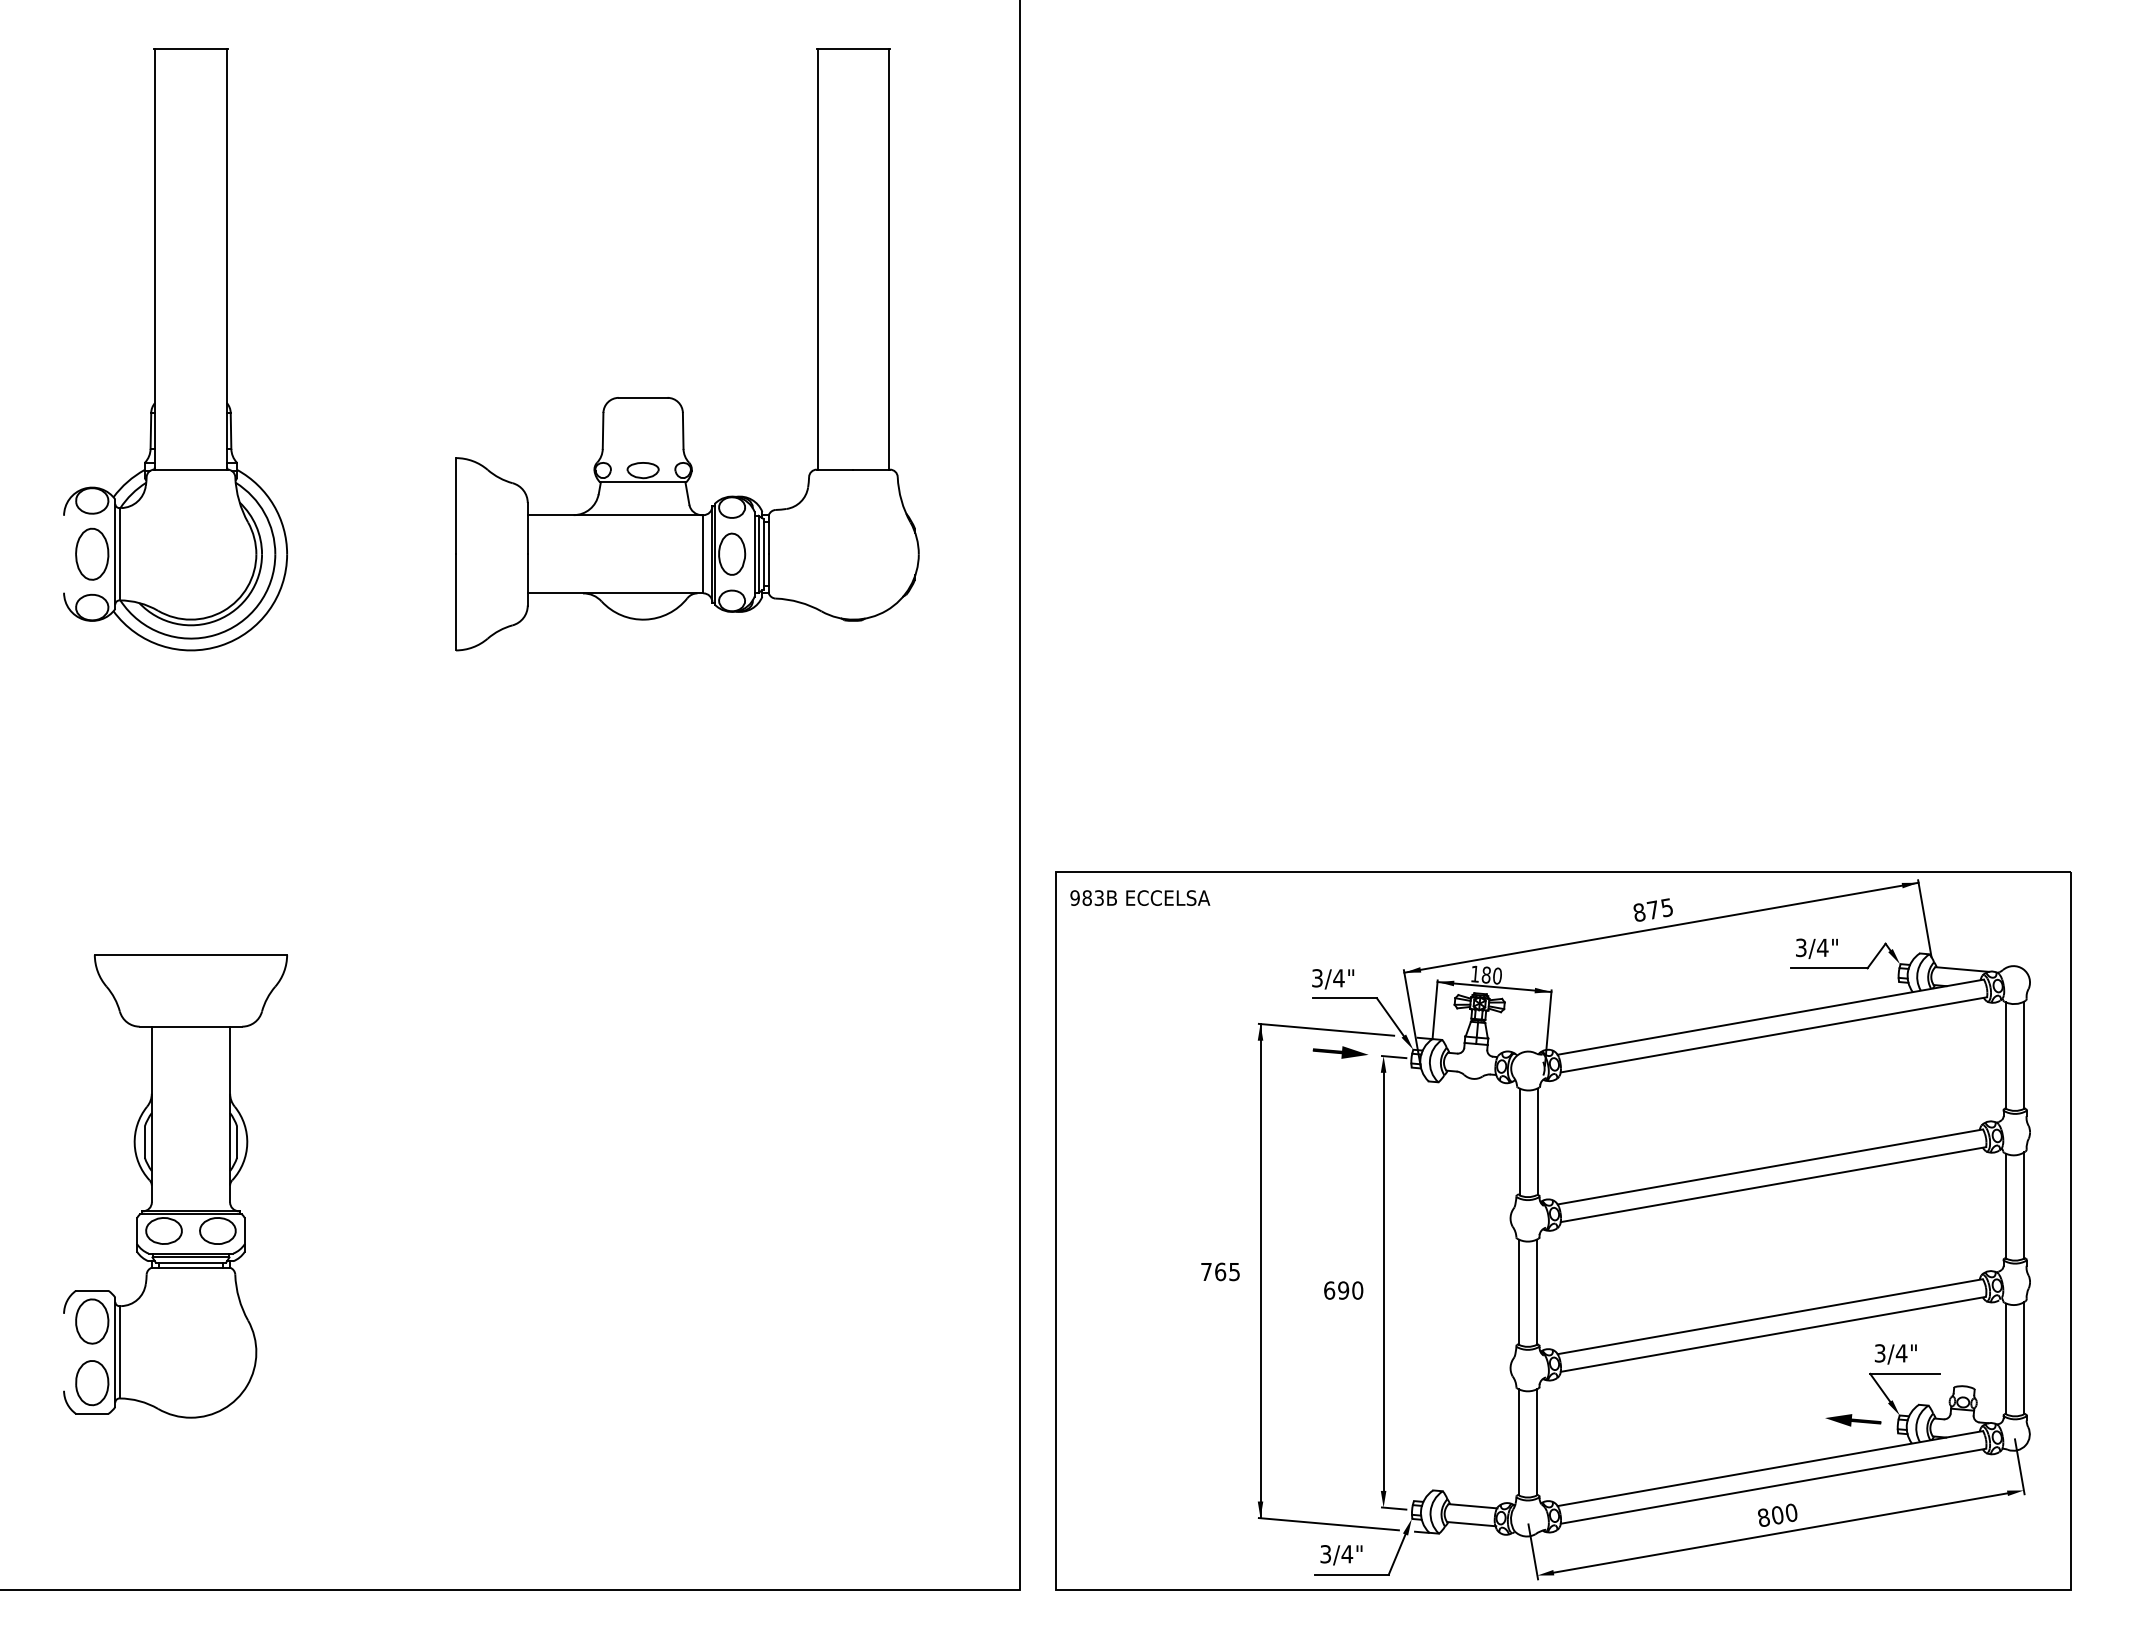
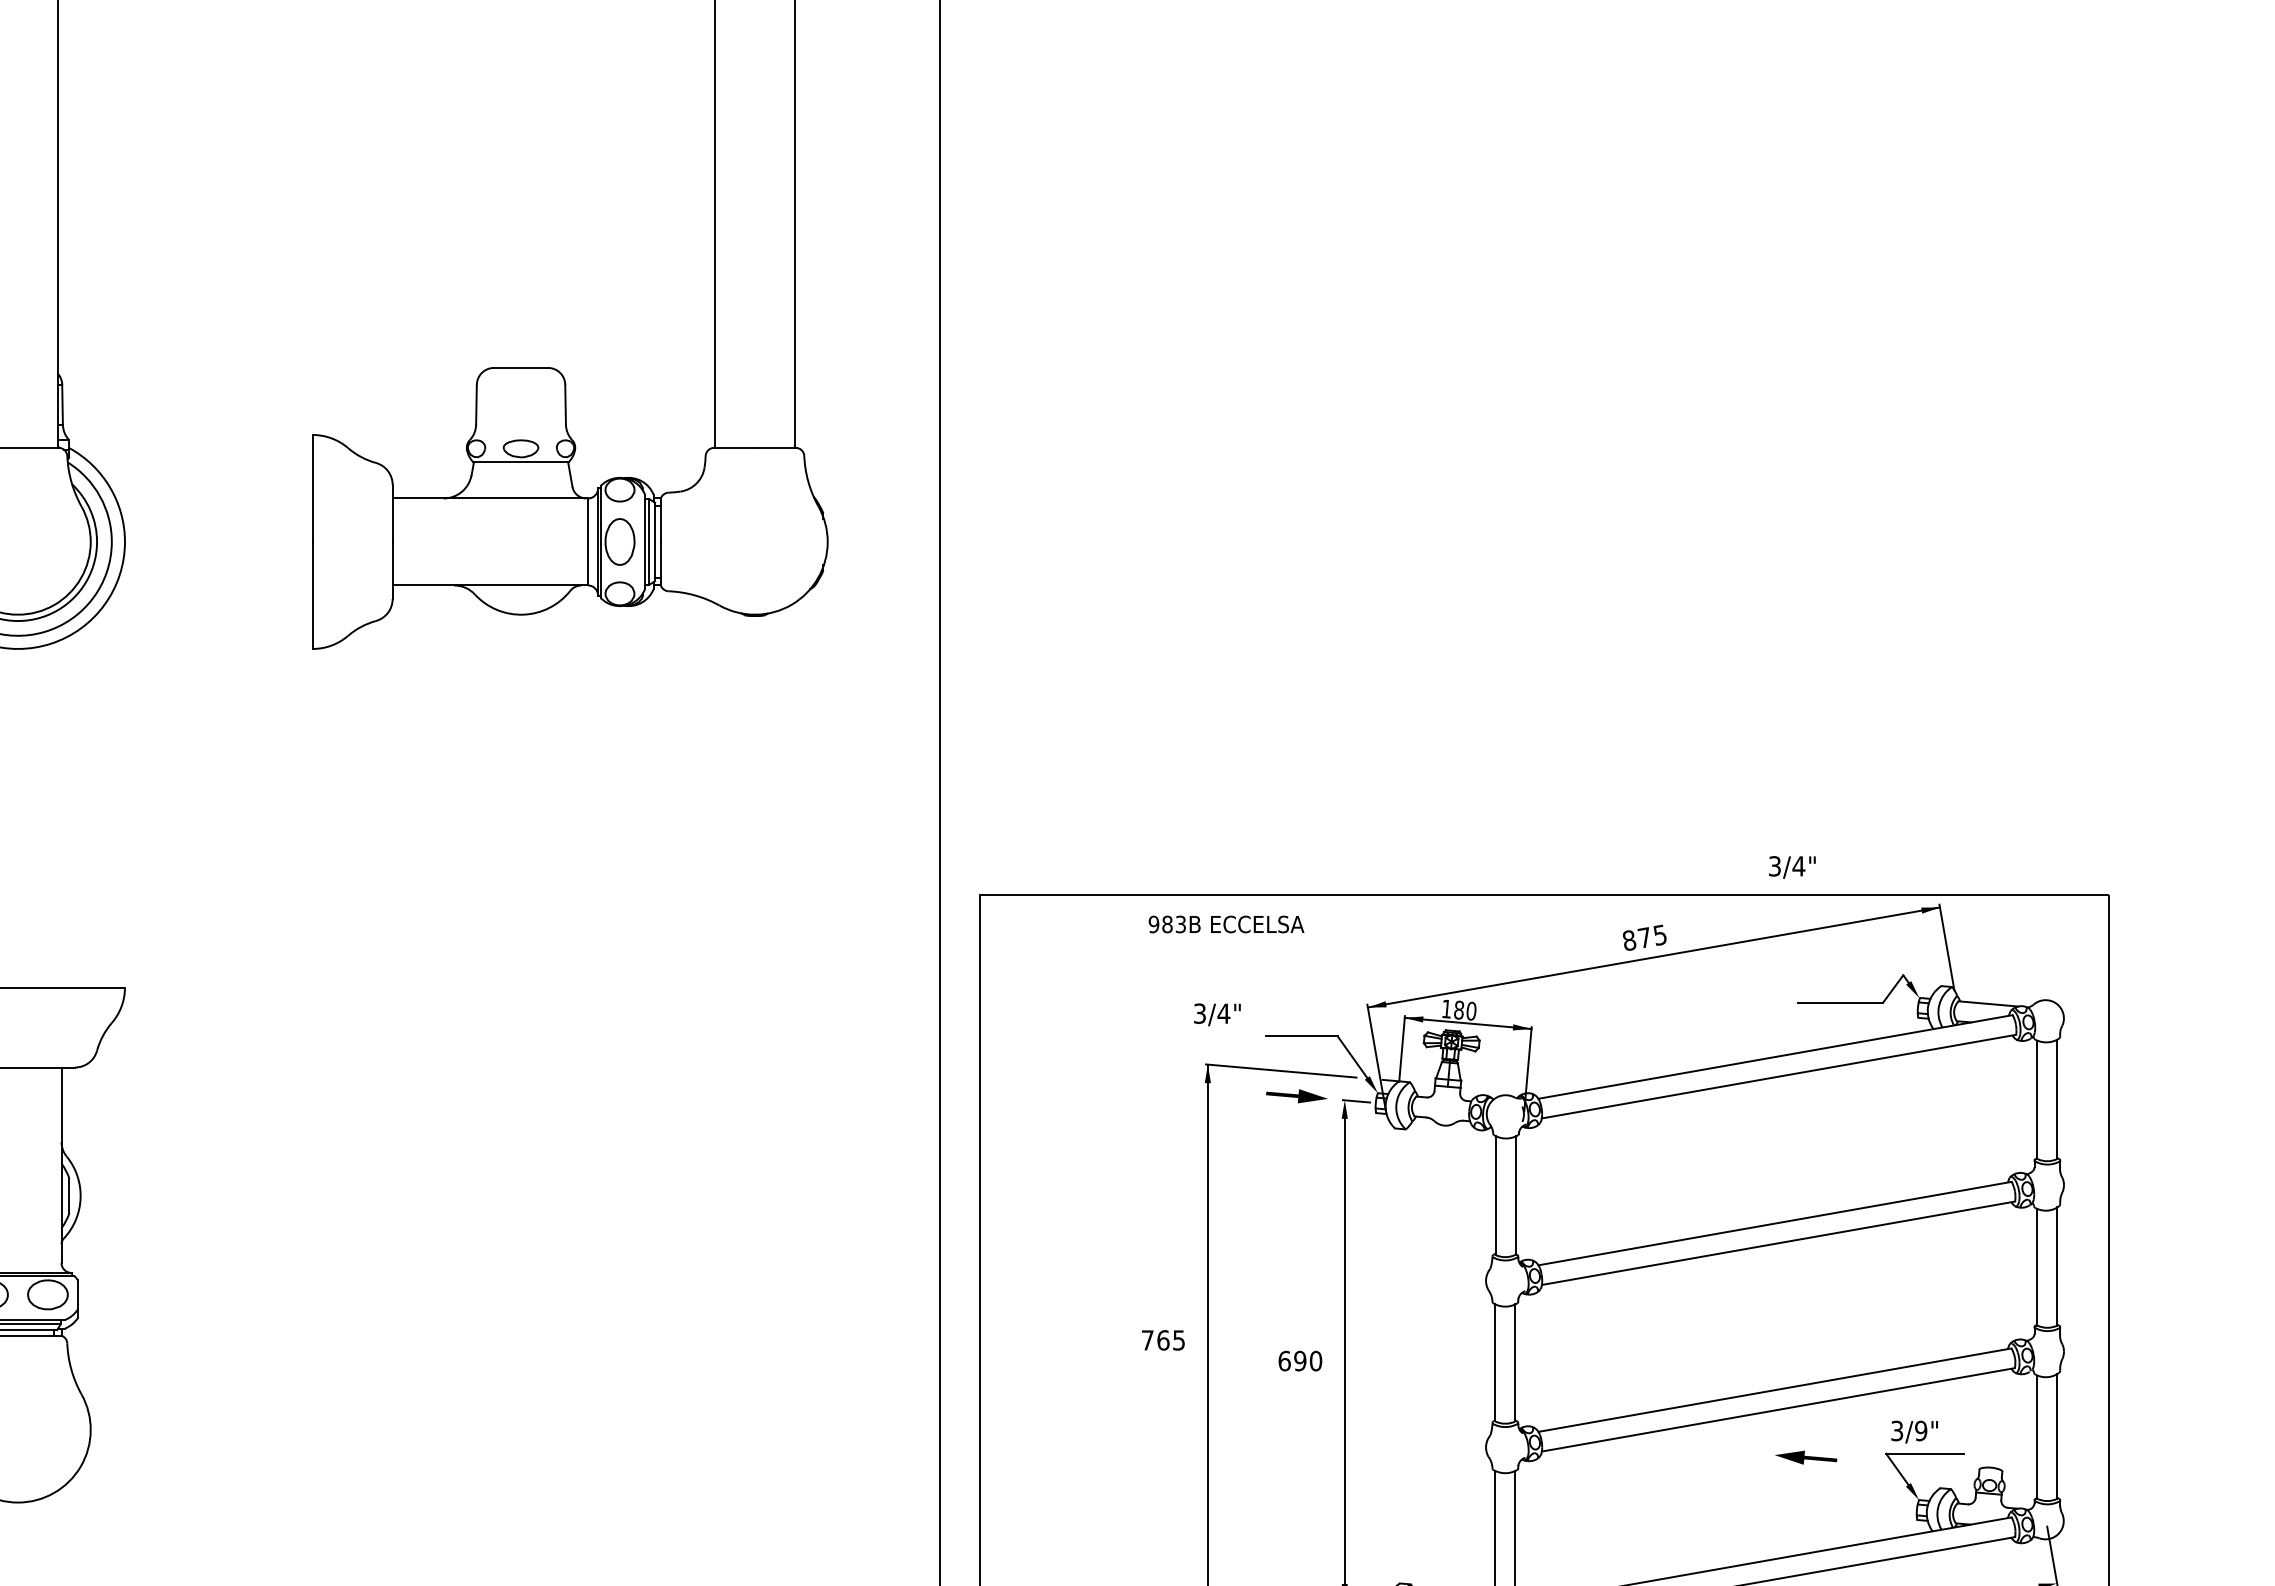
text: (1140, 897) -> (1226, 923), moved
text: (1816, 948) -> (1791, 867), moved
text: (1333, 979) -> (1217, 1015), moved
text: (1901, 1353) -> (1920, 1431), 3/4" -> 3/9"
part: (1853, 1420) -> (1806, 1457), moved

